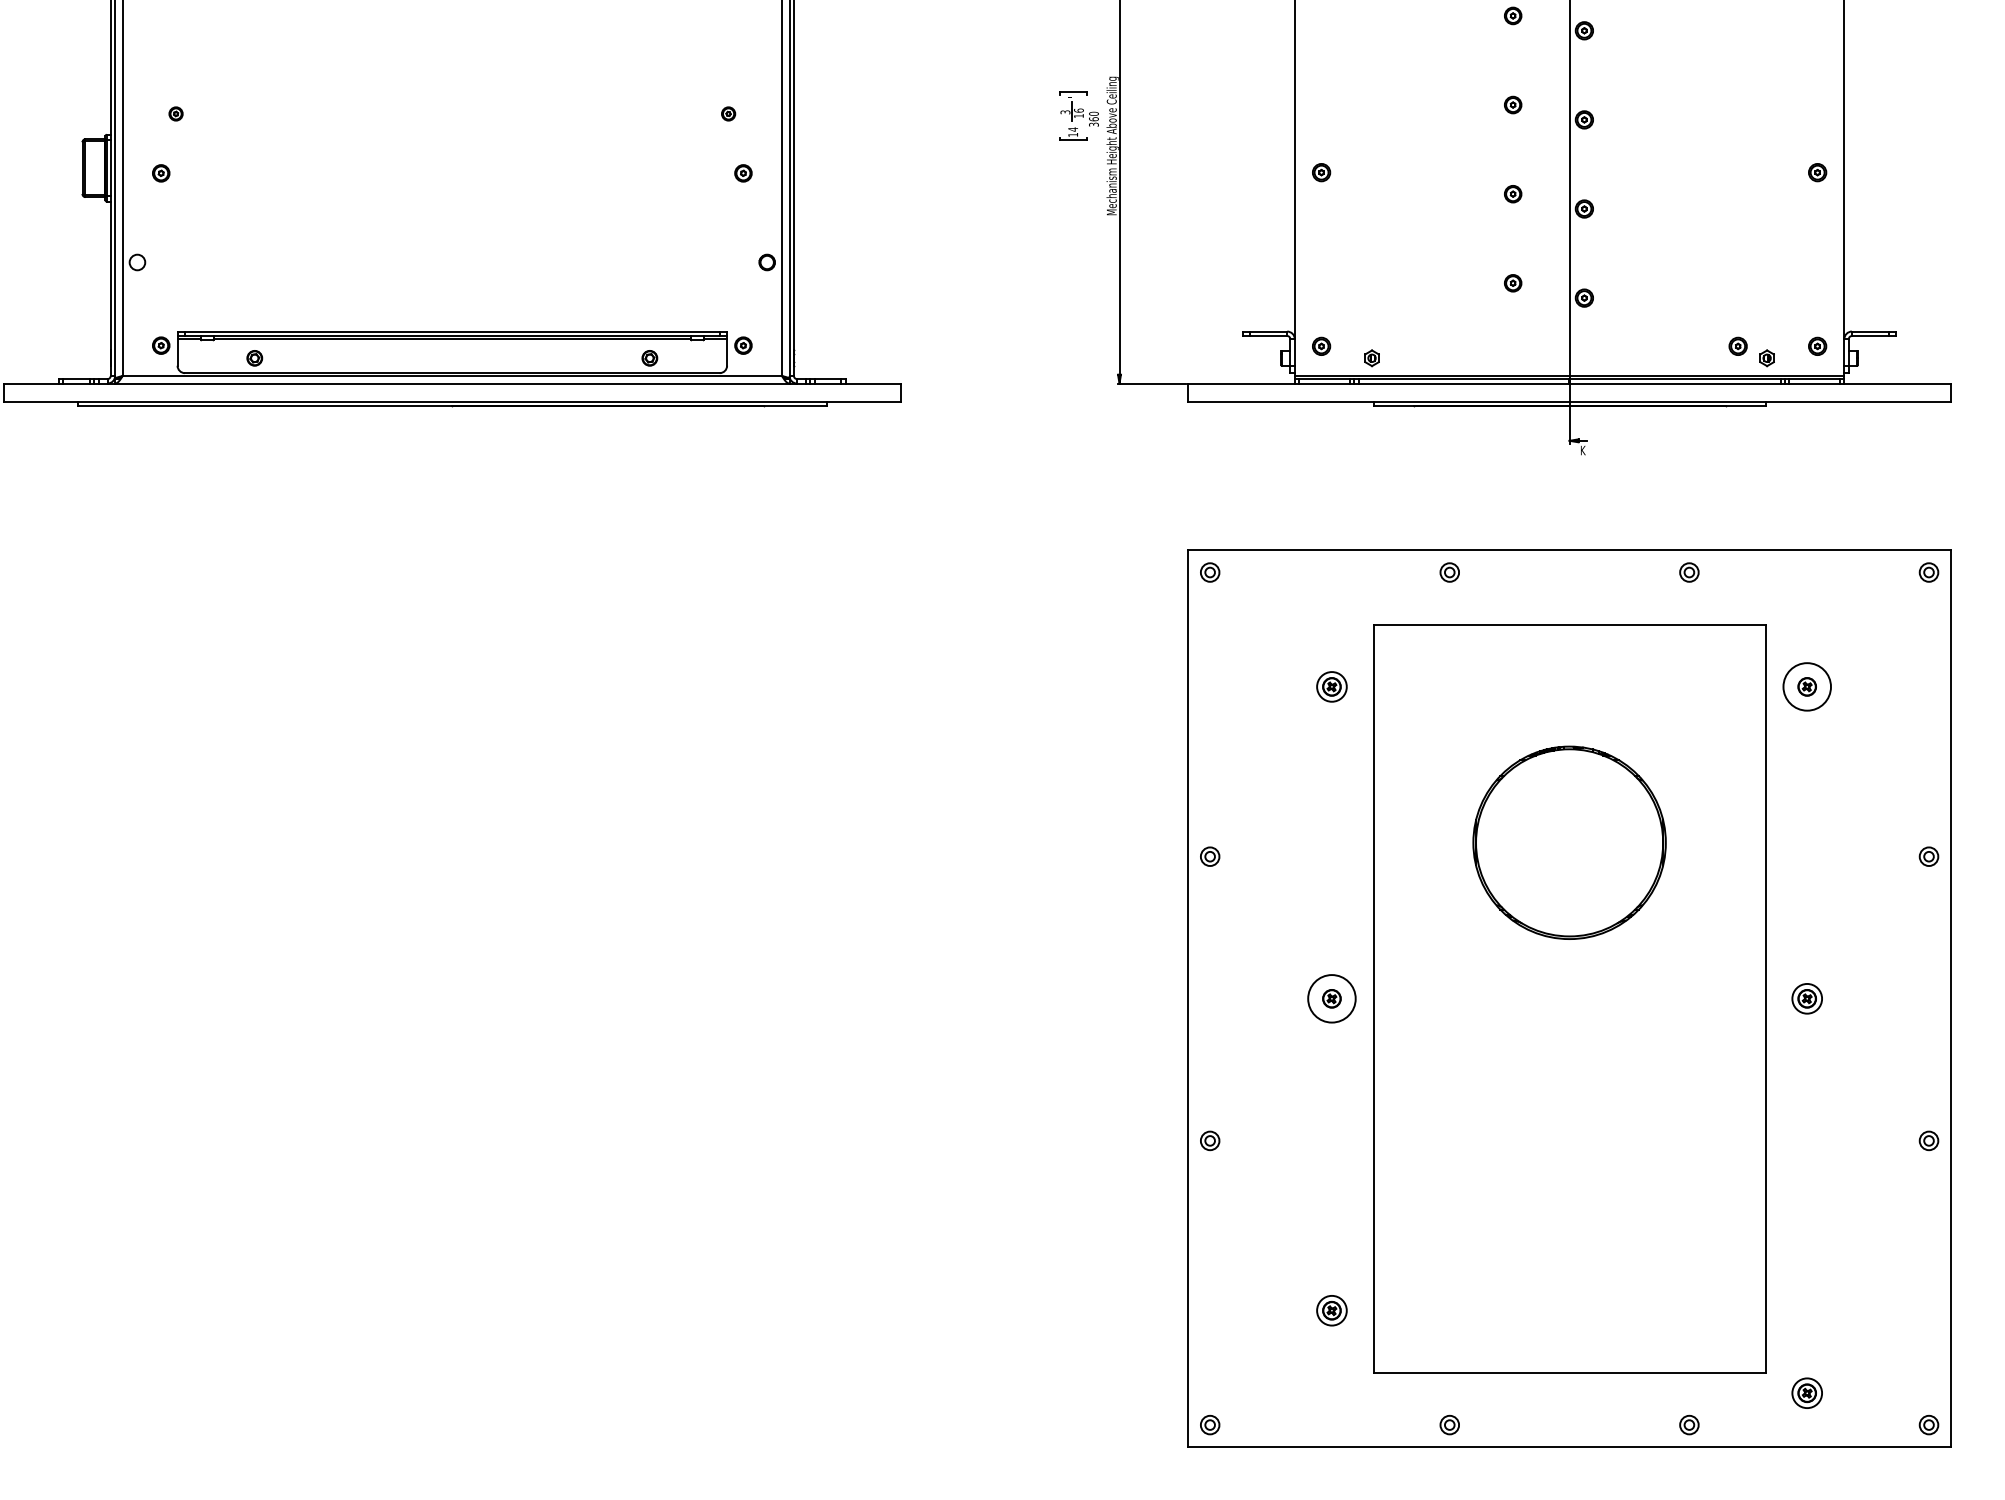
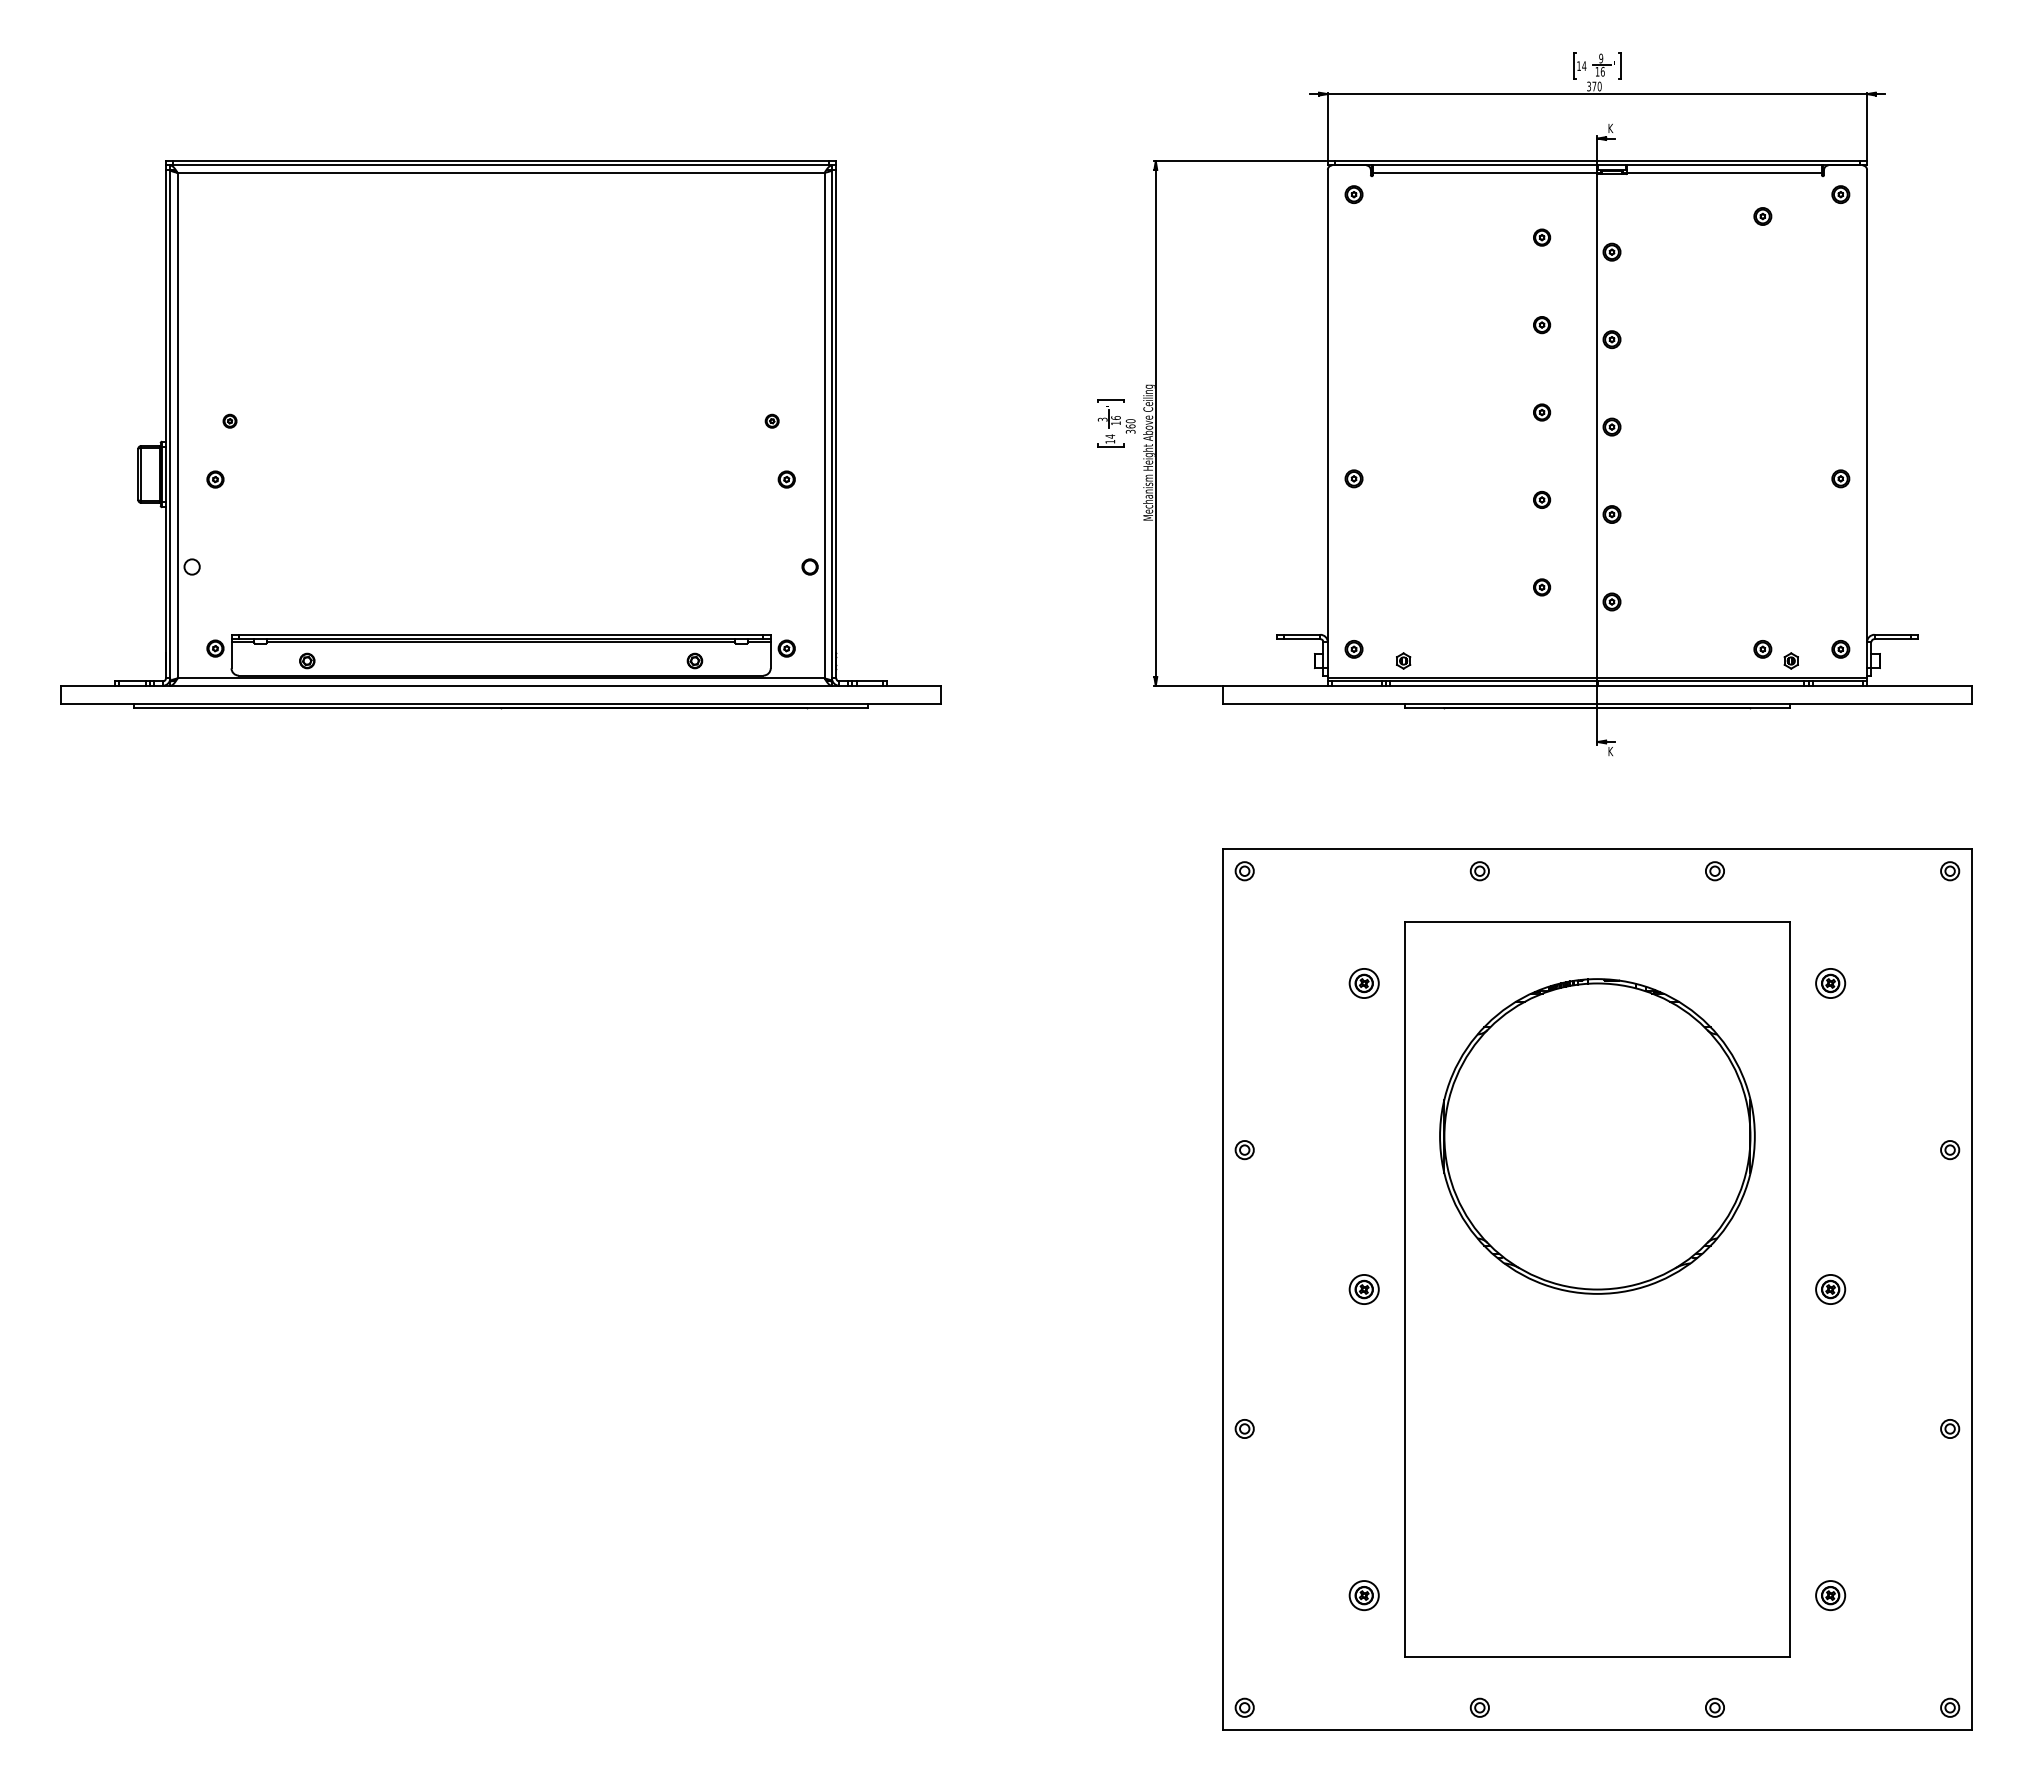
circle: (1807, 686) -> (1830, 983), size x0.62
part: (1569, 842) -> (1597, 1136), size x1.67
circle: (1331, 998) -> (1363, 1289), size x0.62
part: (1807, 1393) -> (1830, 1595), moved

